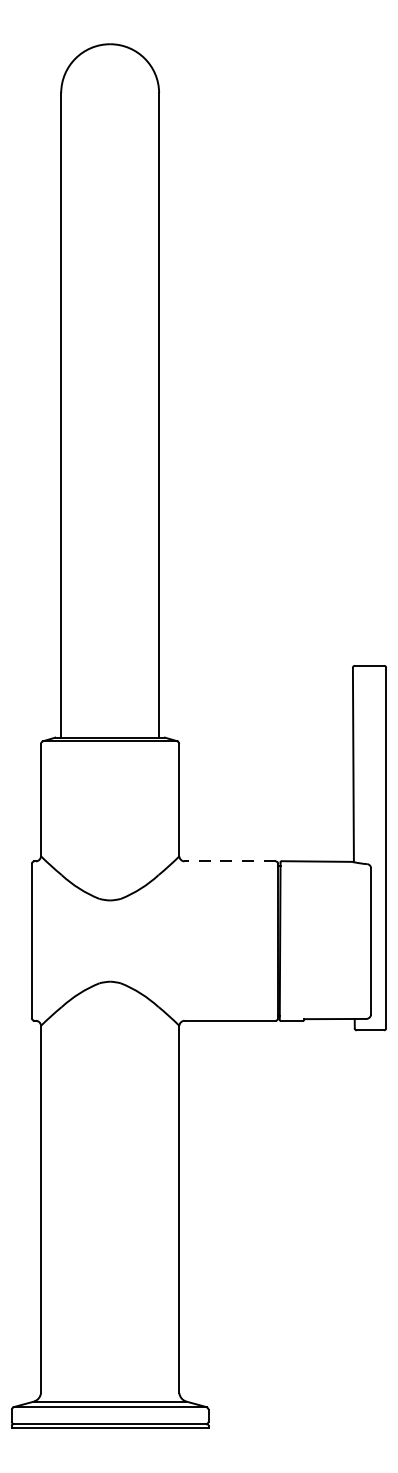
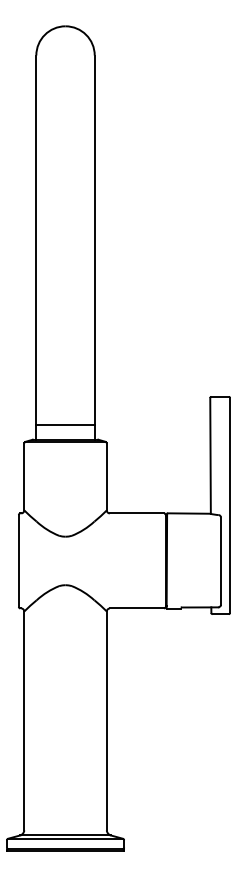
line: (110, 712) -> (65, 424), added
line: (229, 861) -> (136, 513), dashed -> solid

